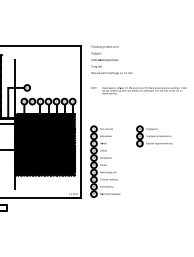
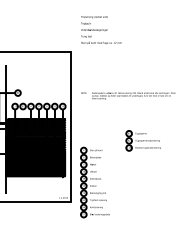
text: (111, 59) -> (101, 29), moved
part: (105, 161) -> (95, 182), moved
hatch: (45, 174) -> (35, 178), removed

